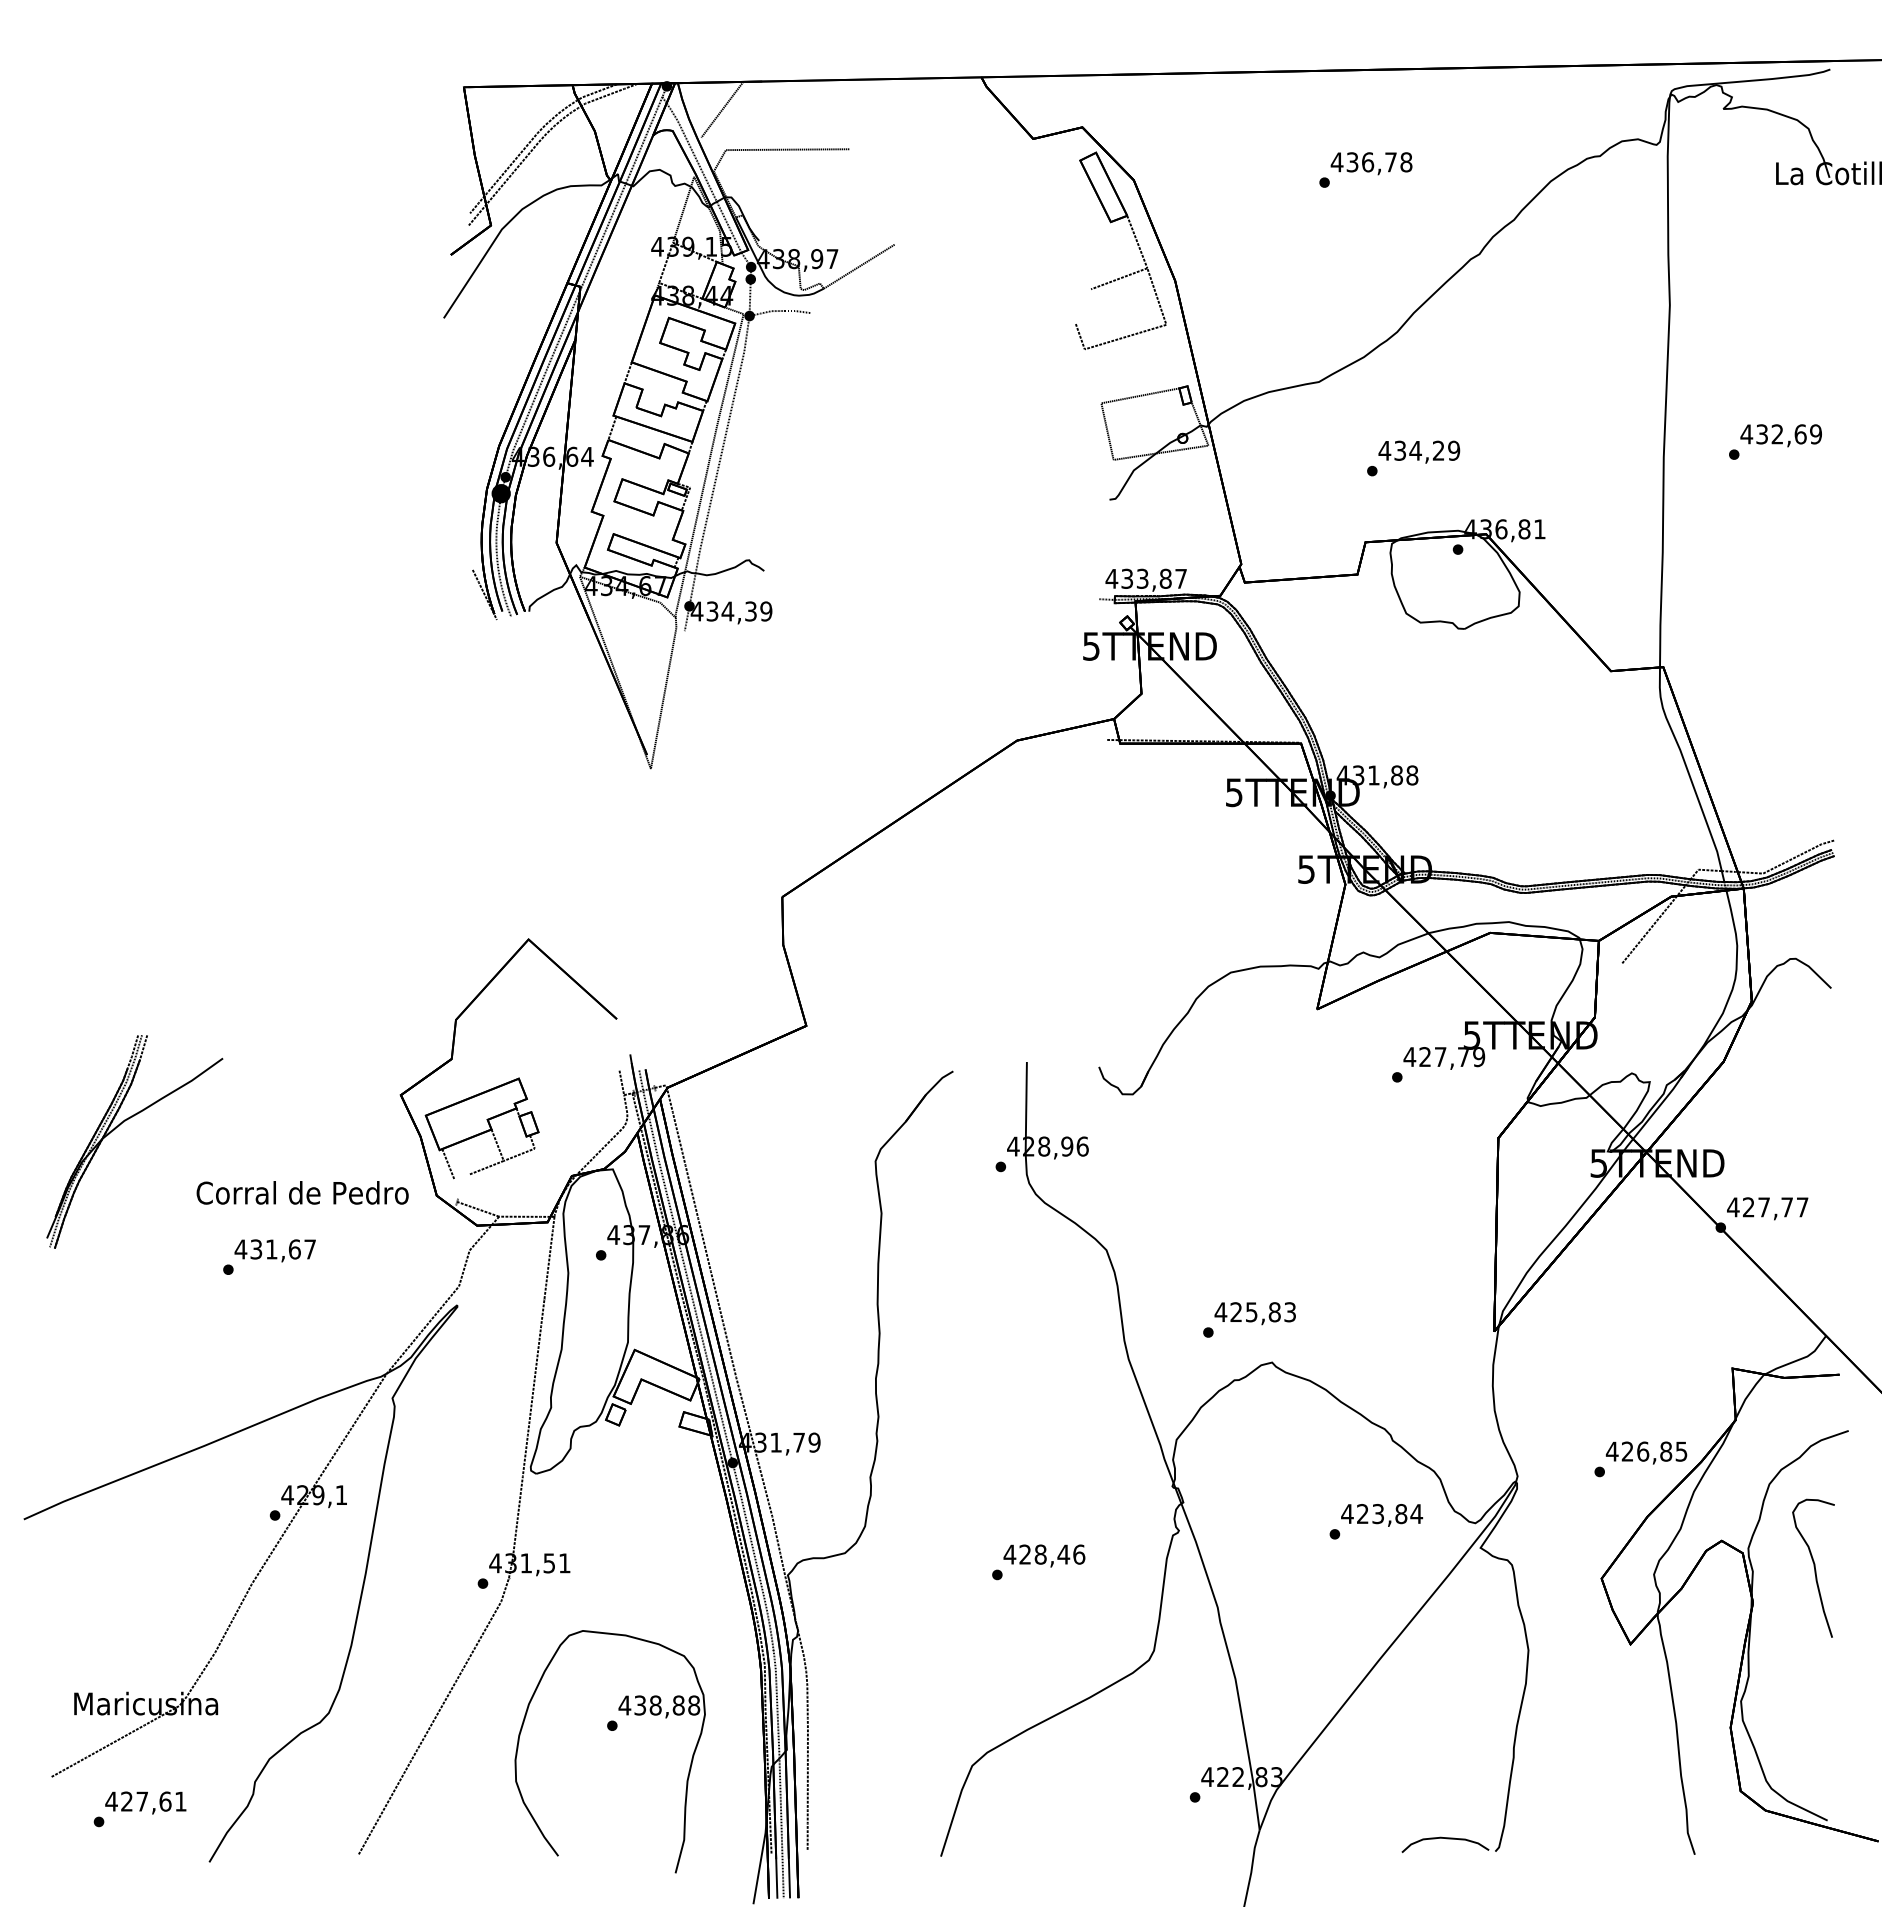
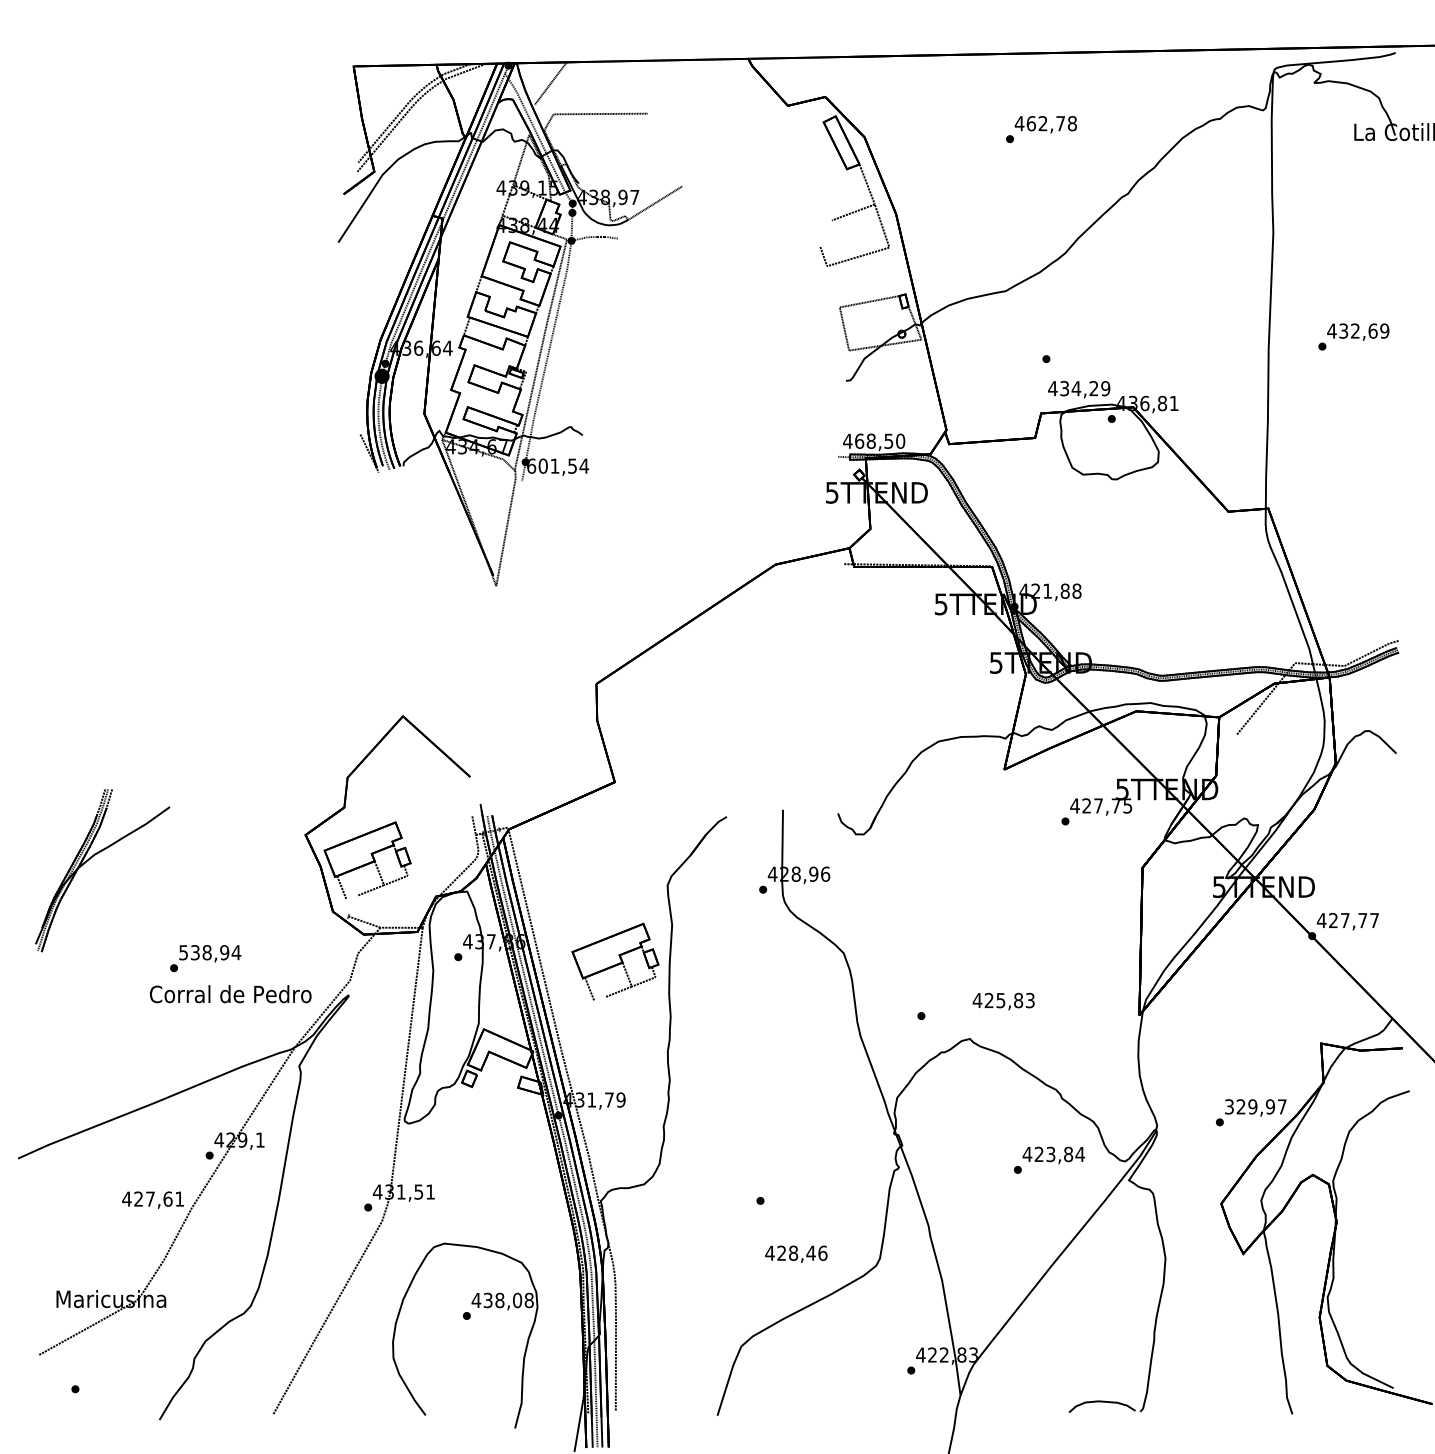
text: (1360, 162) -> (1037, 123), 436,78 -> 462,78
text: (1419, 451) -> (1079, 389), moved
text: (1154, 578) -> (880, 441), 433,87 -> 468,50
text: (731, 611) -> (557, 466), 434,39 -> 601,54
text: (1358, 775) -> (1035, 591), 431,88 -> 421,88
text: (1479, 1056) -> (1128, 805), 427,79 -> 427,75
text: (302, 1192) -> (230, 993), moved
text: (275, 1249) -> (209, 952), 431,67 -> 538,94
part: (806, 1261) -> (614, 961), added
text: (1254, 1313) -> (1003, 1001), moved
text: (1646, 1451) -> (1255, 1106), 426,85 -> 329,97
text: (1044, 1555) -> (796, 1253), moved
curve: (1813, 1566) -> (1382, 1194), removed
text: (678, 1705) -> (517, 1300), 438,88 -> 438,08
text: (145, 1802) -> (152, 1199), moved

